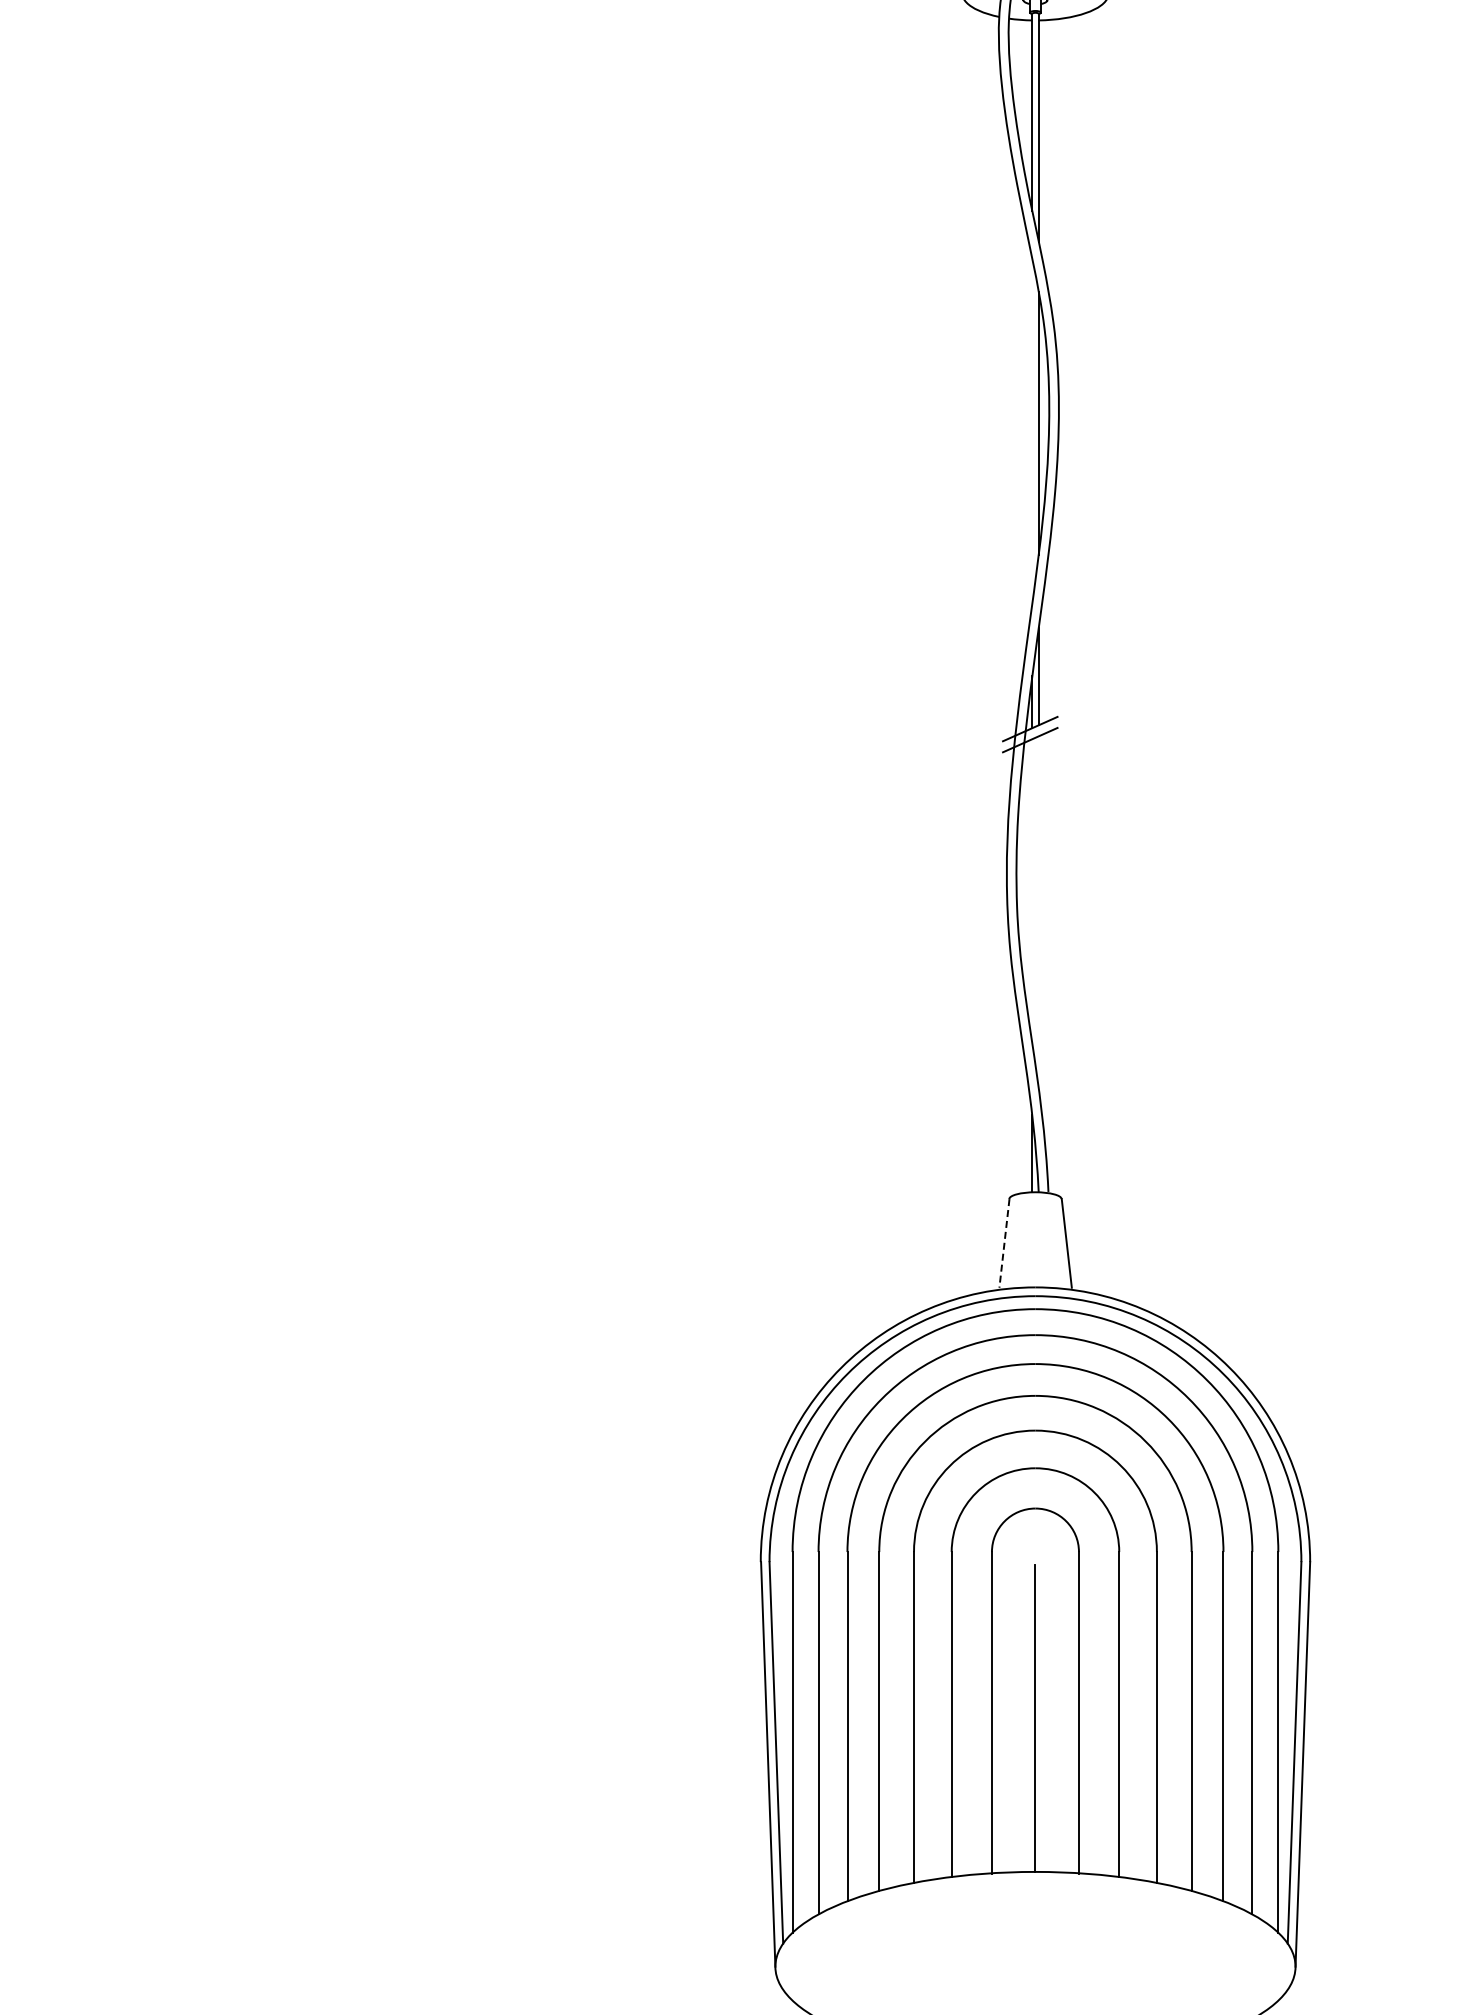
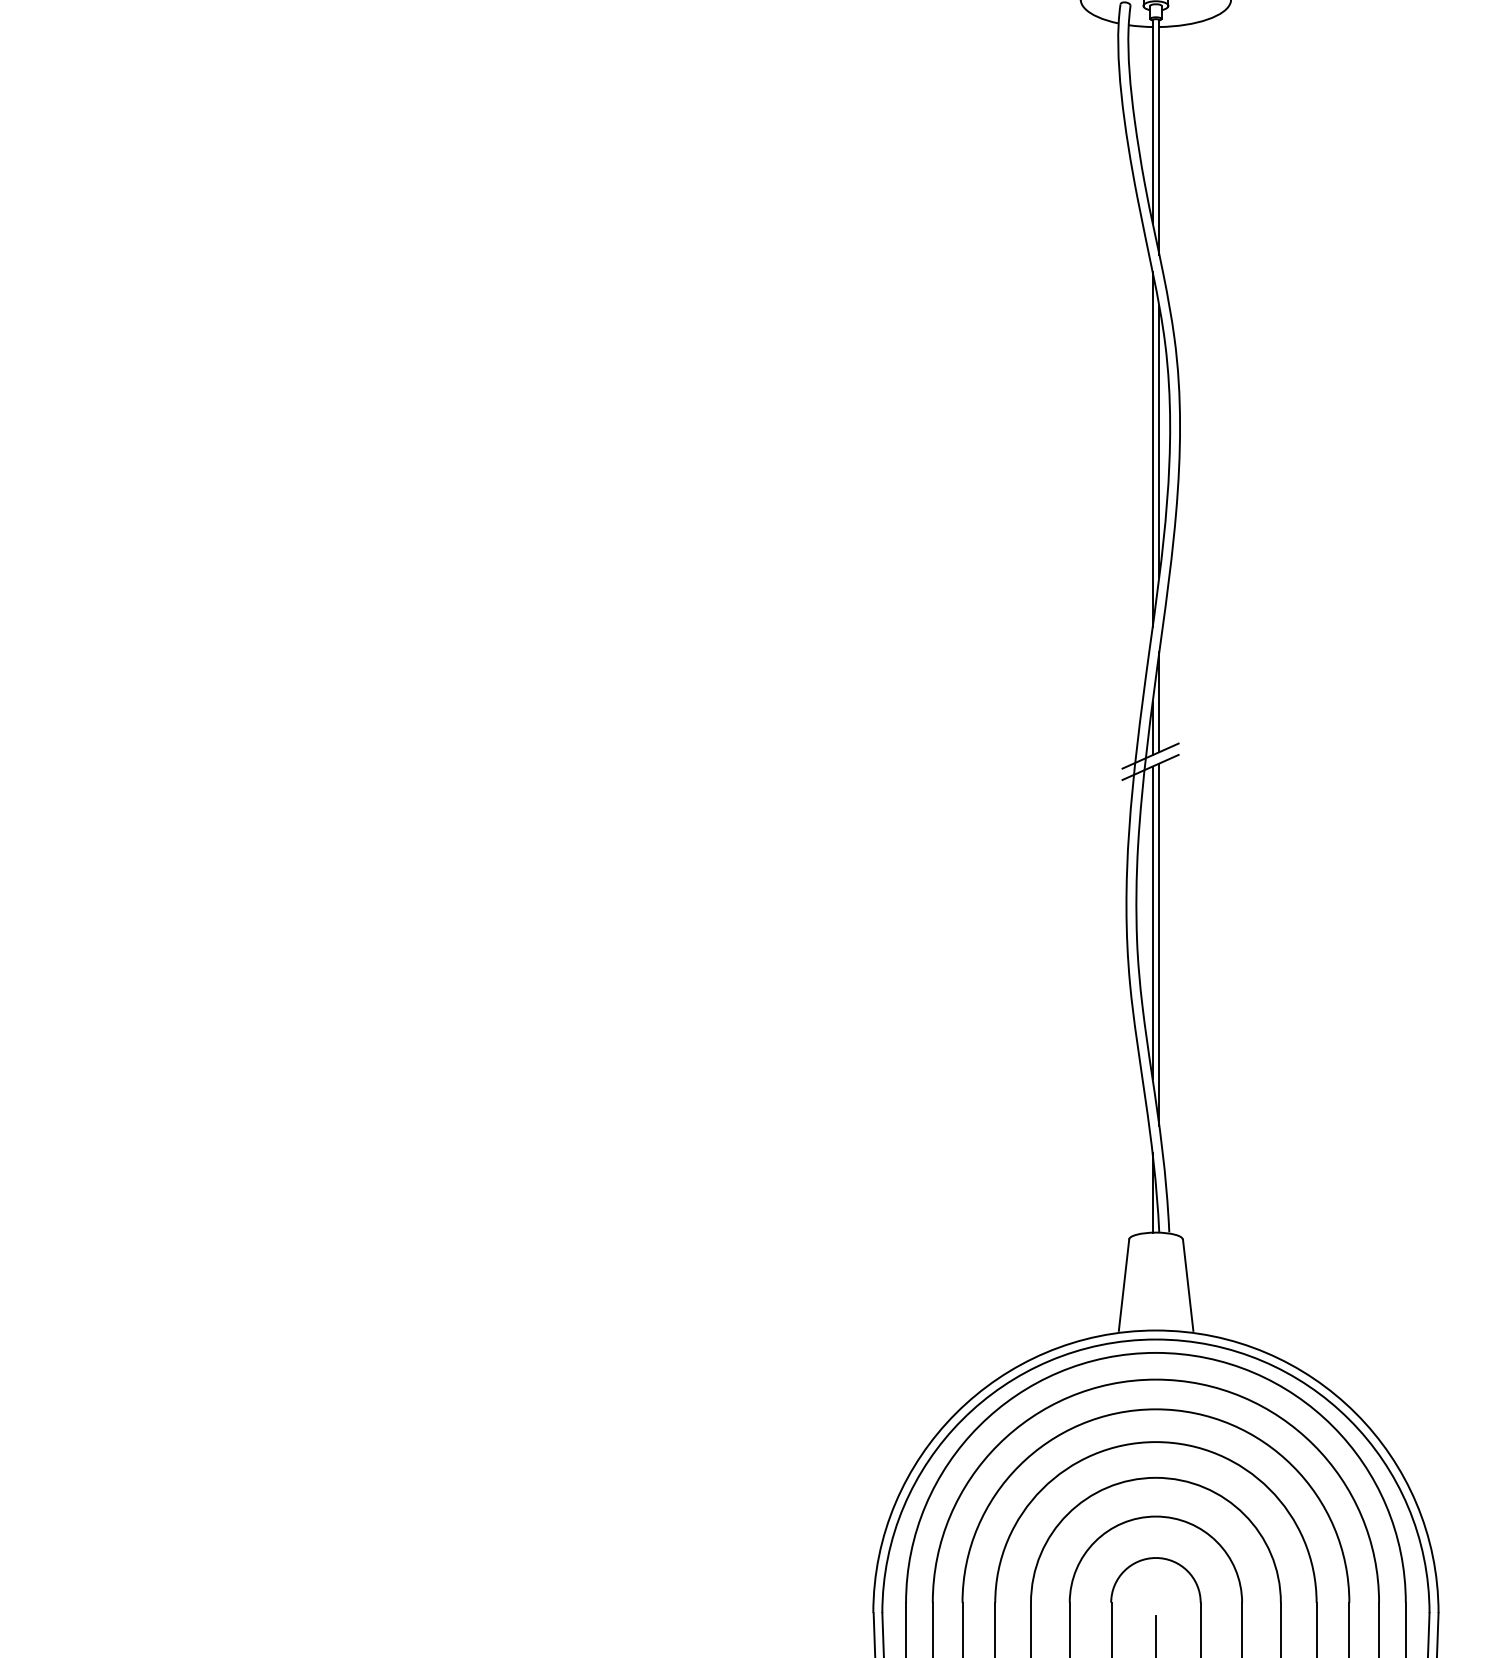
line: (1032, 430) -> (1152, 448), added
line: (1032, 890) -> (1152, 922), added
line: (1038, 912) -> (1159, 944), added
line: (1004, 1243) -> (1124, 1285), dashed -> solid

